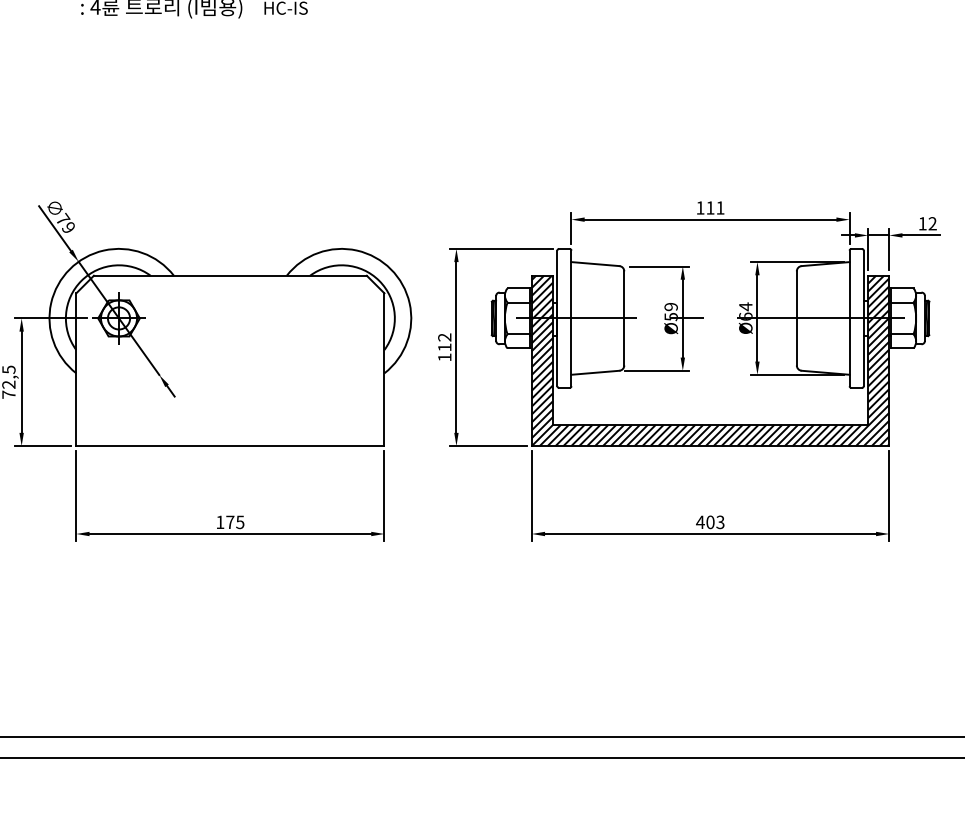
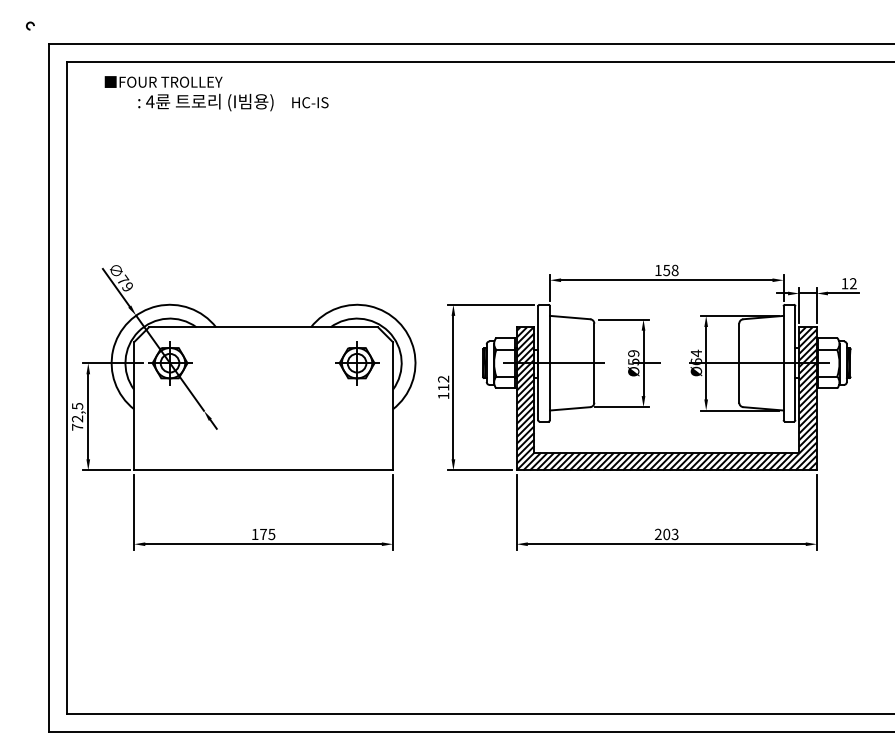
text: (714, 208) -> (670, 270), 111 -> 158
part: (342, 318) -> (357, 363), added
text: (700, 521) -> (658, 533), 403 -> 203

